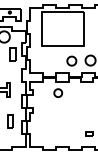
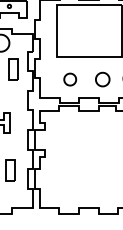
part: (58, 92) -> (70, 78), moved

